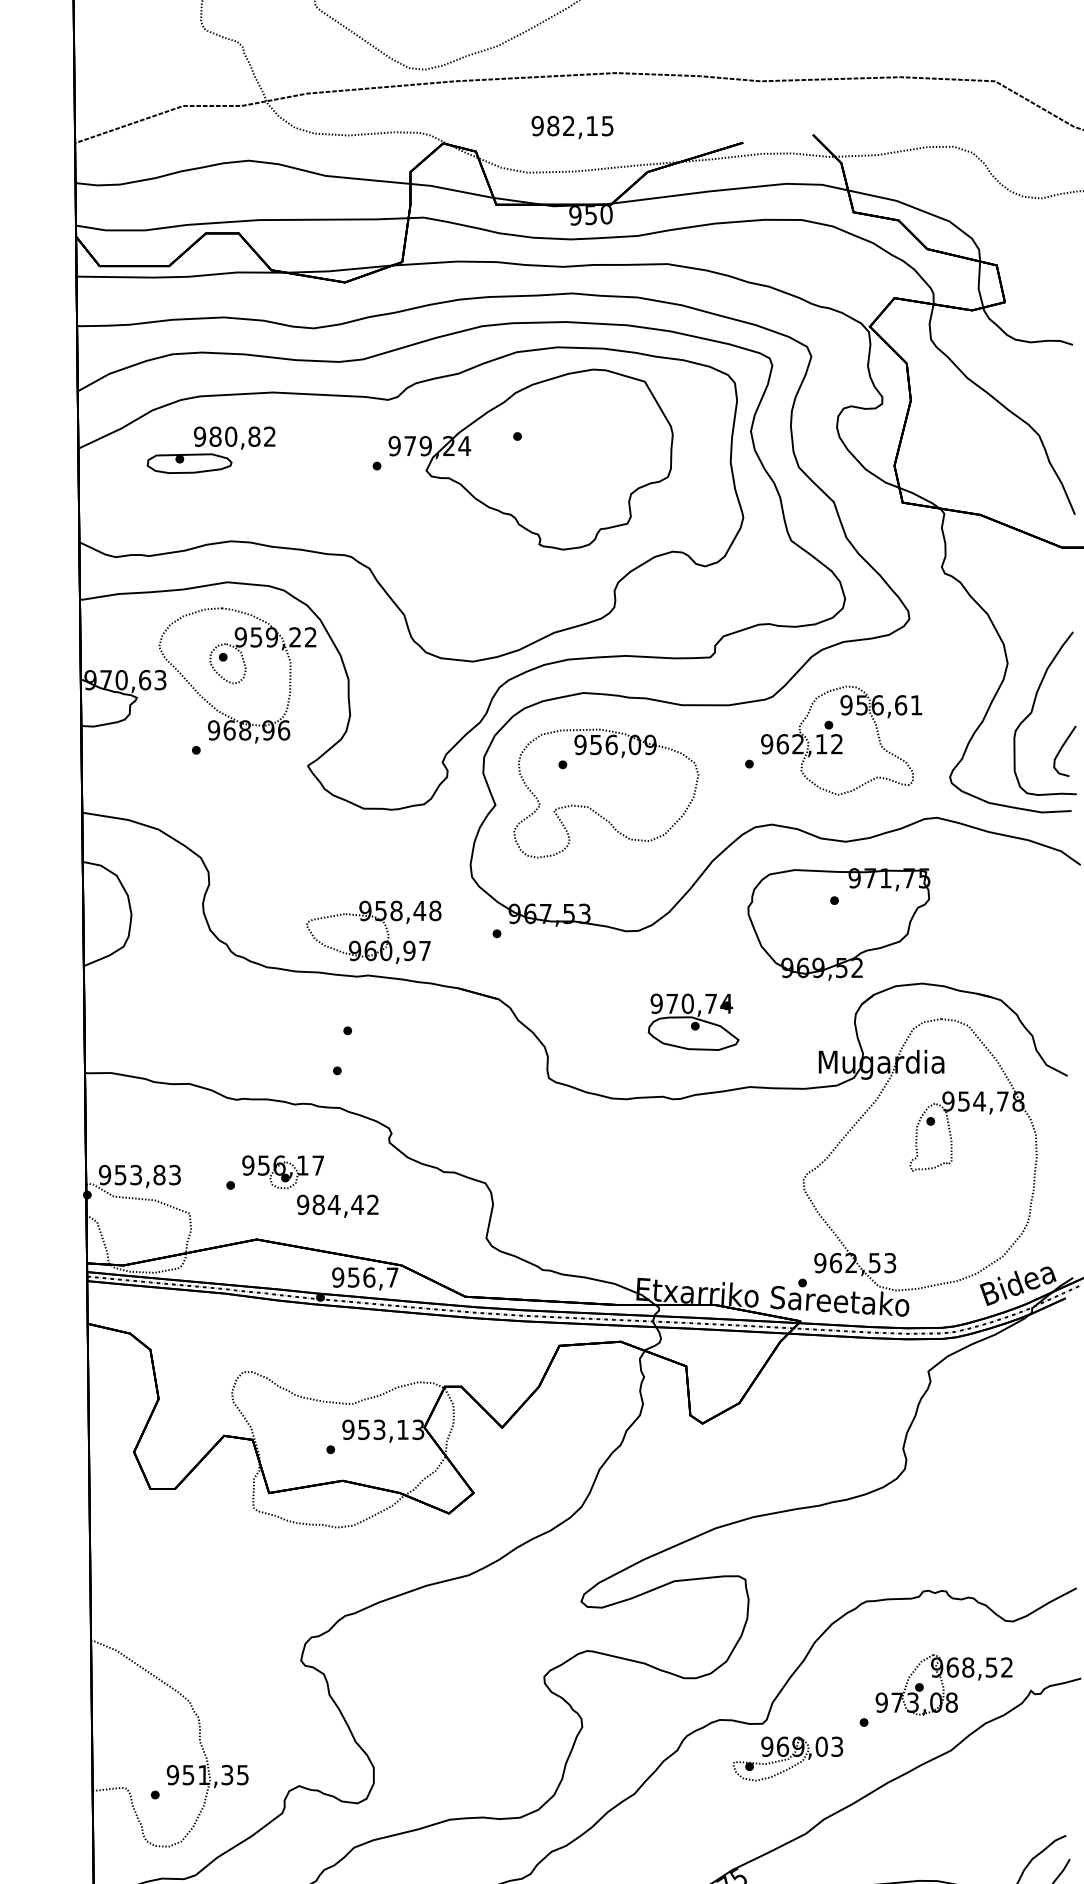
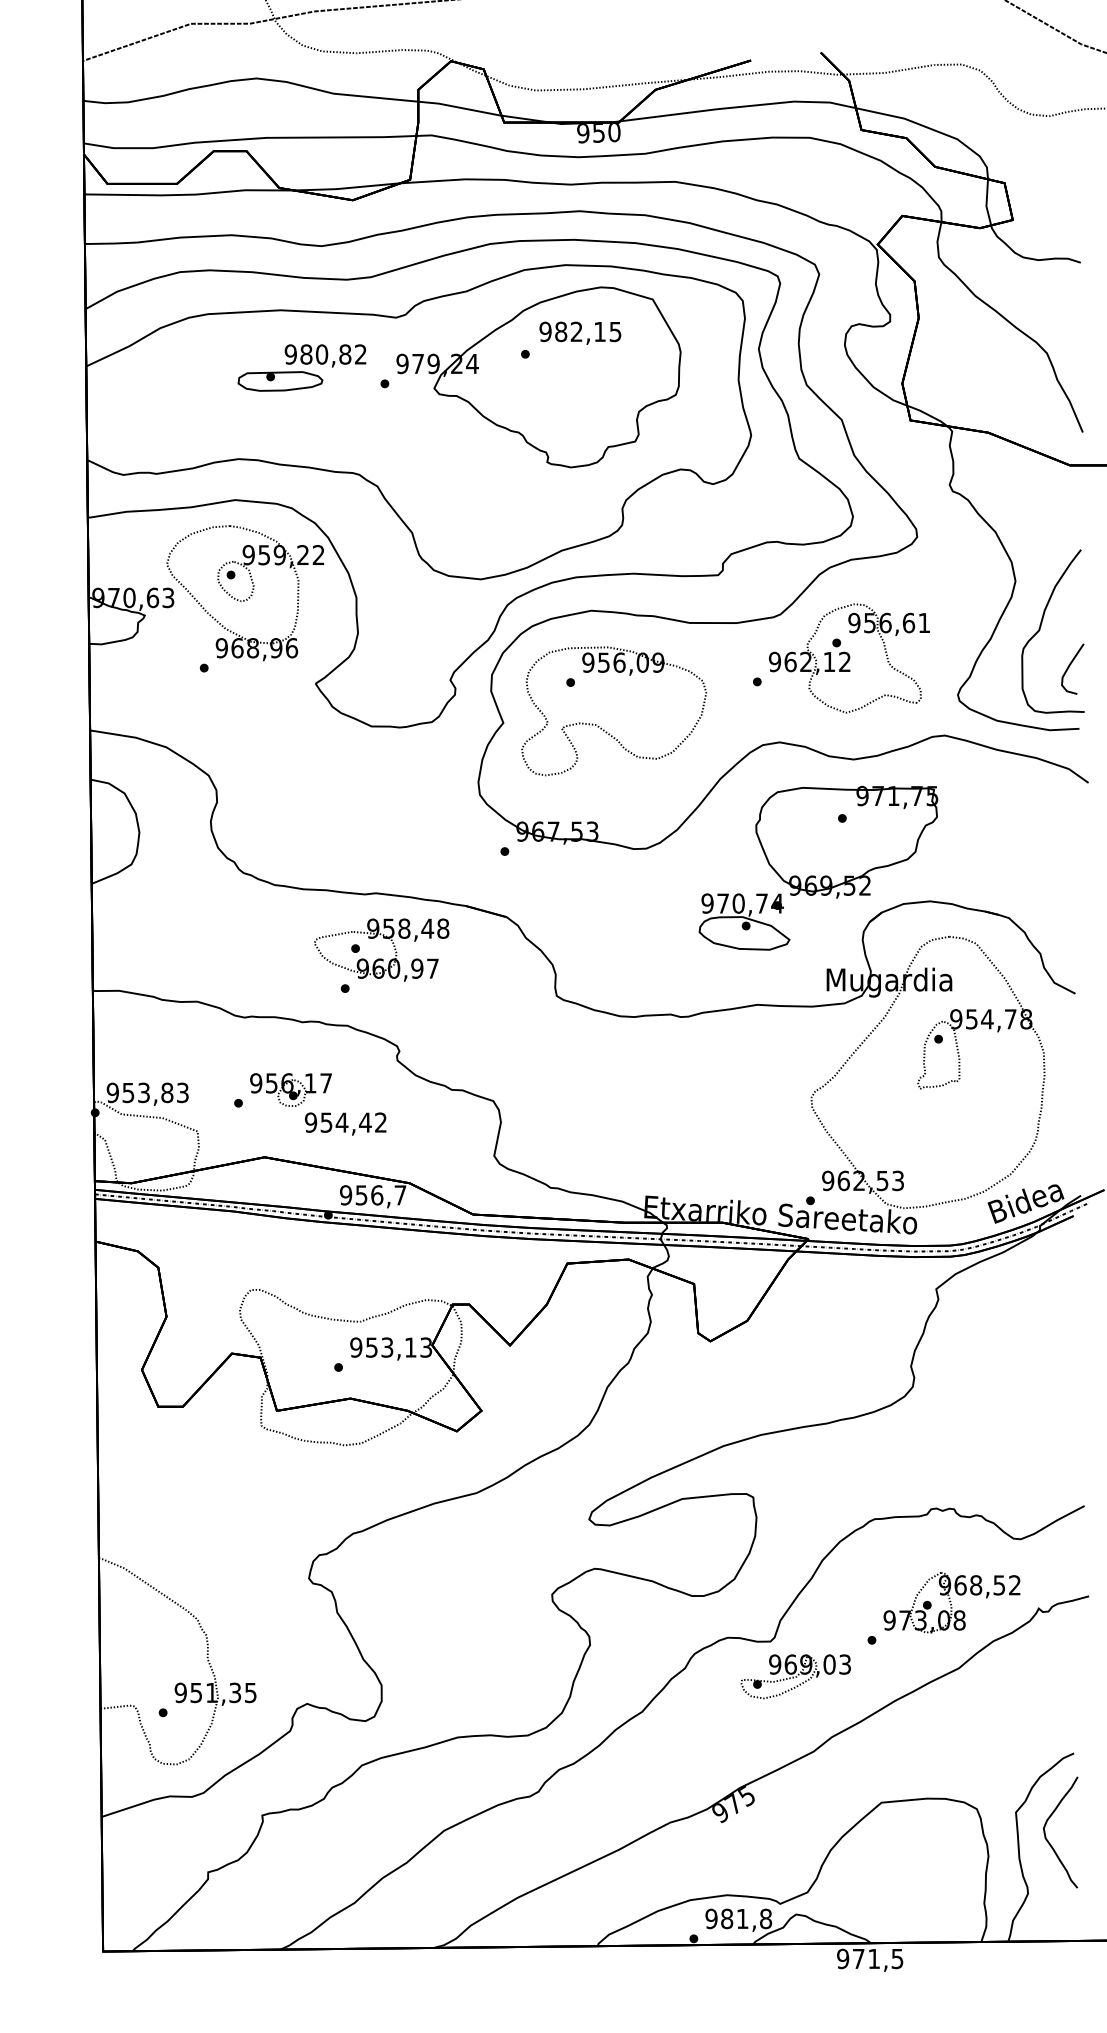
text: (572, 126) -> (580, 332), moved
part: (210, 449) -> (301, 367), moved
part: (373, 940) -> (381, 958), moved
part: (693, 1021) -> (744, 921), moved
text: (318, 1204) -> (326, 1122), 984,42 -> 954,42

